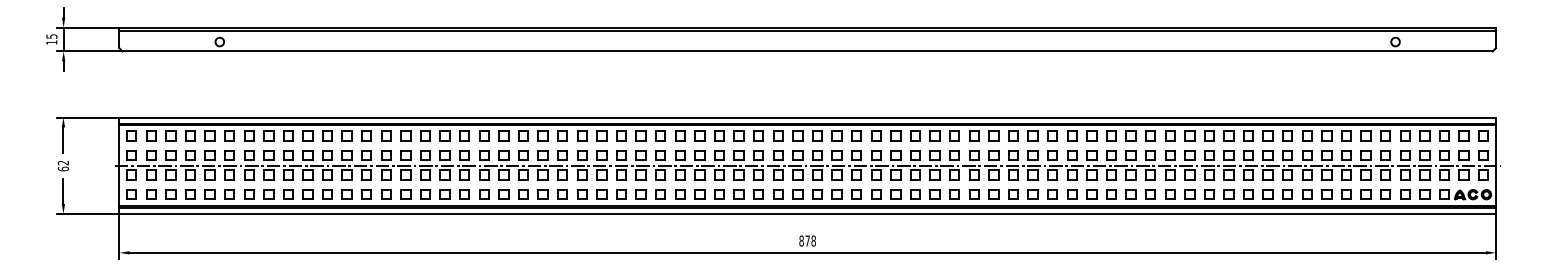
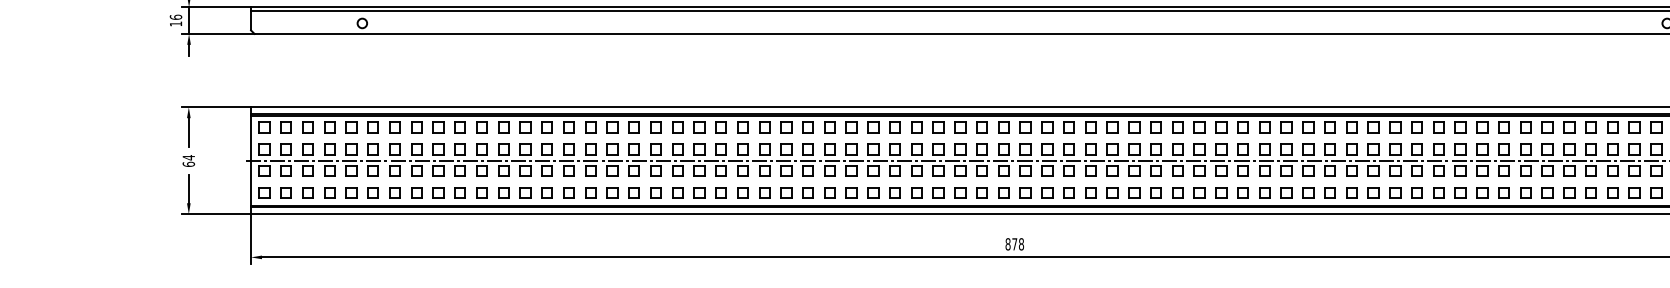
text: (51, 36) -> (175, 17), 15 -> 16
text: (62, 162) -> (187, 157), 62 -> 64

